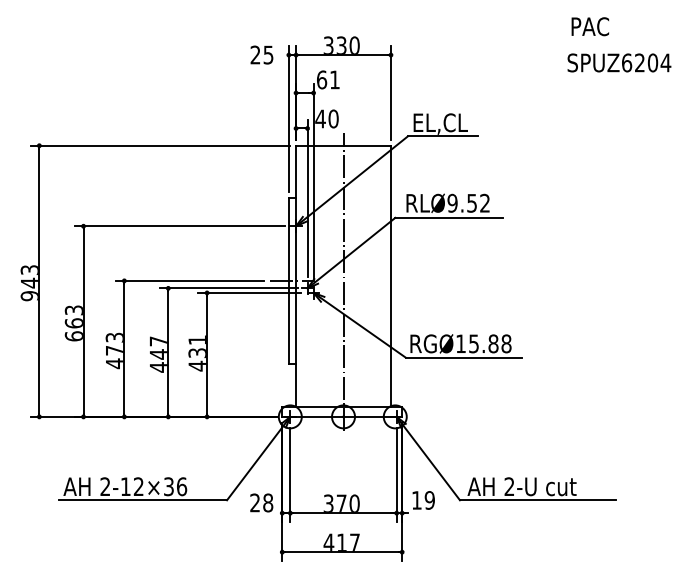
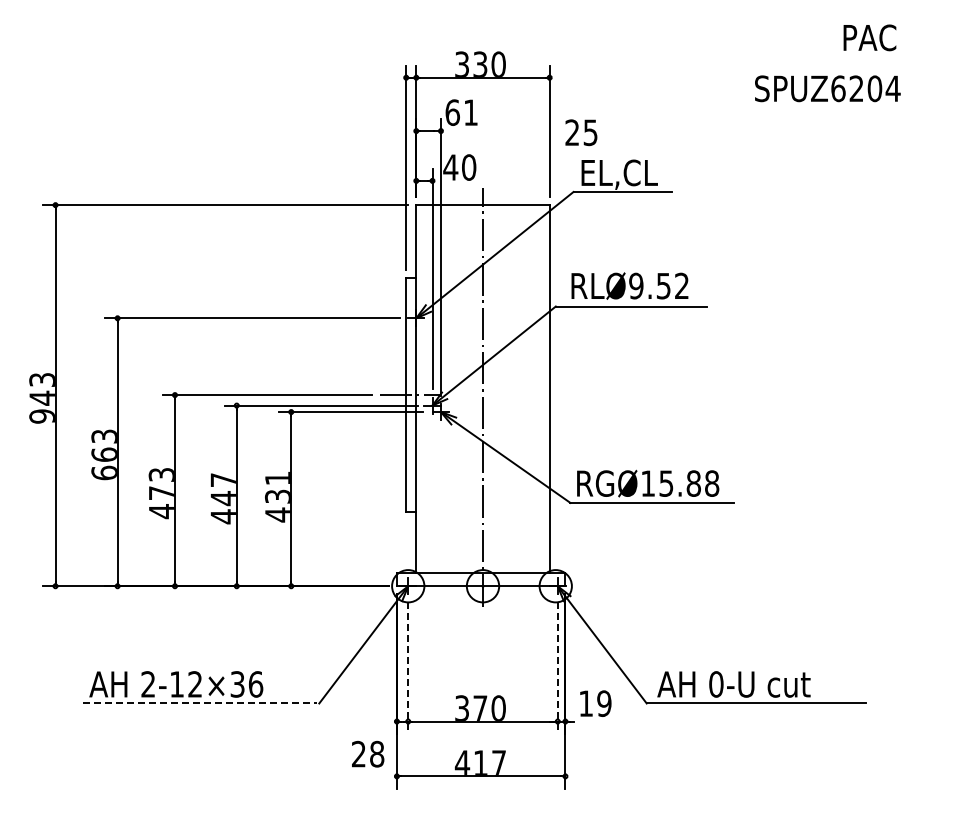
text: (590, 26) -> (869, 37), moved
text: (262, 54) -> (581, 132), moved
text: (619, 62) -> (827, 88), moved
line: (290, 475) -> (408, 668), solid -> dashed
line: (396, 475) -> (557, 668), solid -> dashed
text: (509, 486) -> (716, 684), 2-U -> 0-U
line: (142, 500) -> (200, 703), solid -> dashed
text: (262, 502) -> (368, 753), moved

